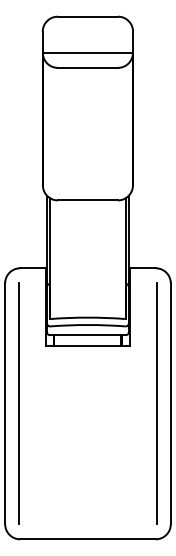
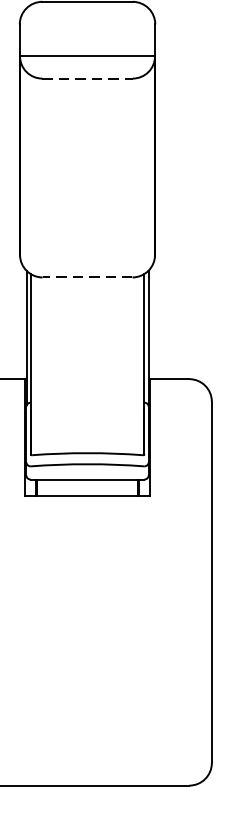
line: (88, 67) -> (88, 78), solid -> dashed
line: (87, 200) -> (86, 277), solid -> dashed
line: (156, 403) -> (190, 581), removed

